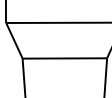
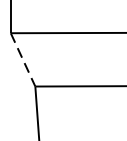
line: (14, 40) -> (23, 59), solid -> dashed

